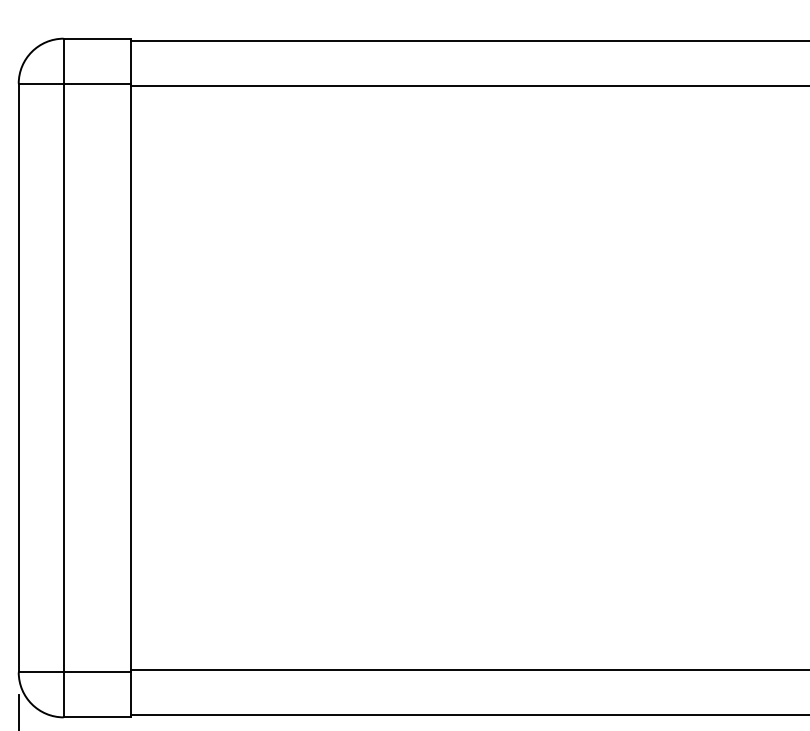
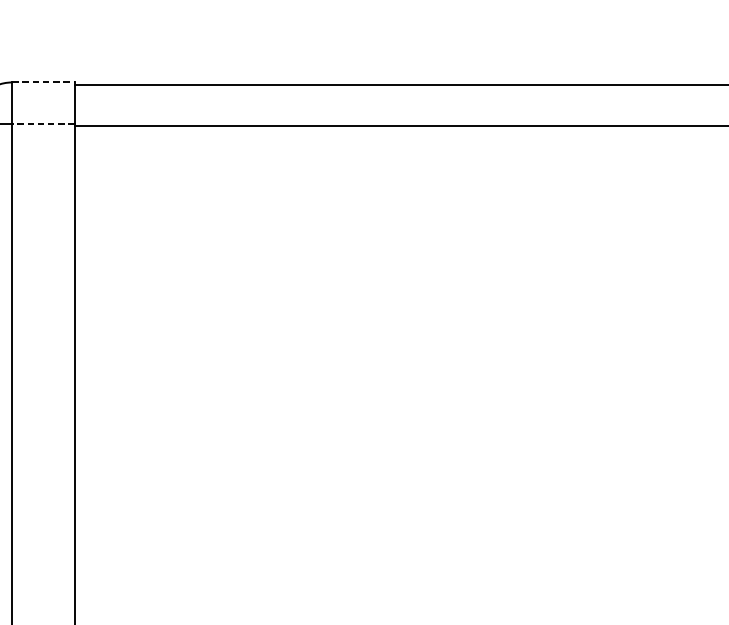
line: (97, 38) -> (43, 82), solid -> dashed
line: (97, 83) -> (43, 124), solid -> dashed

